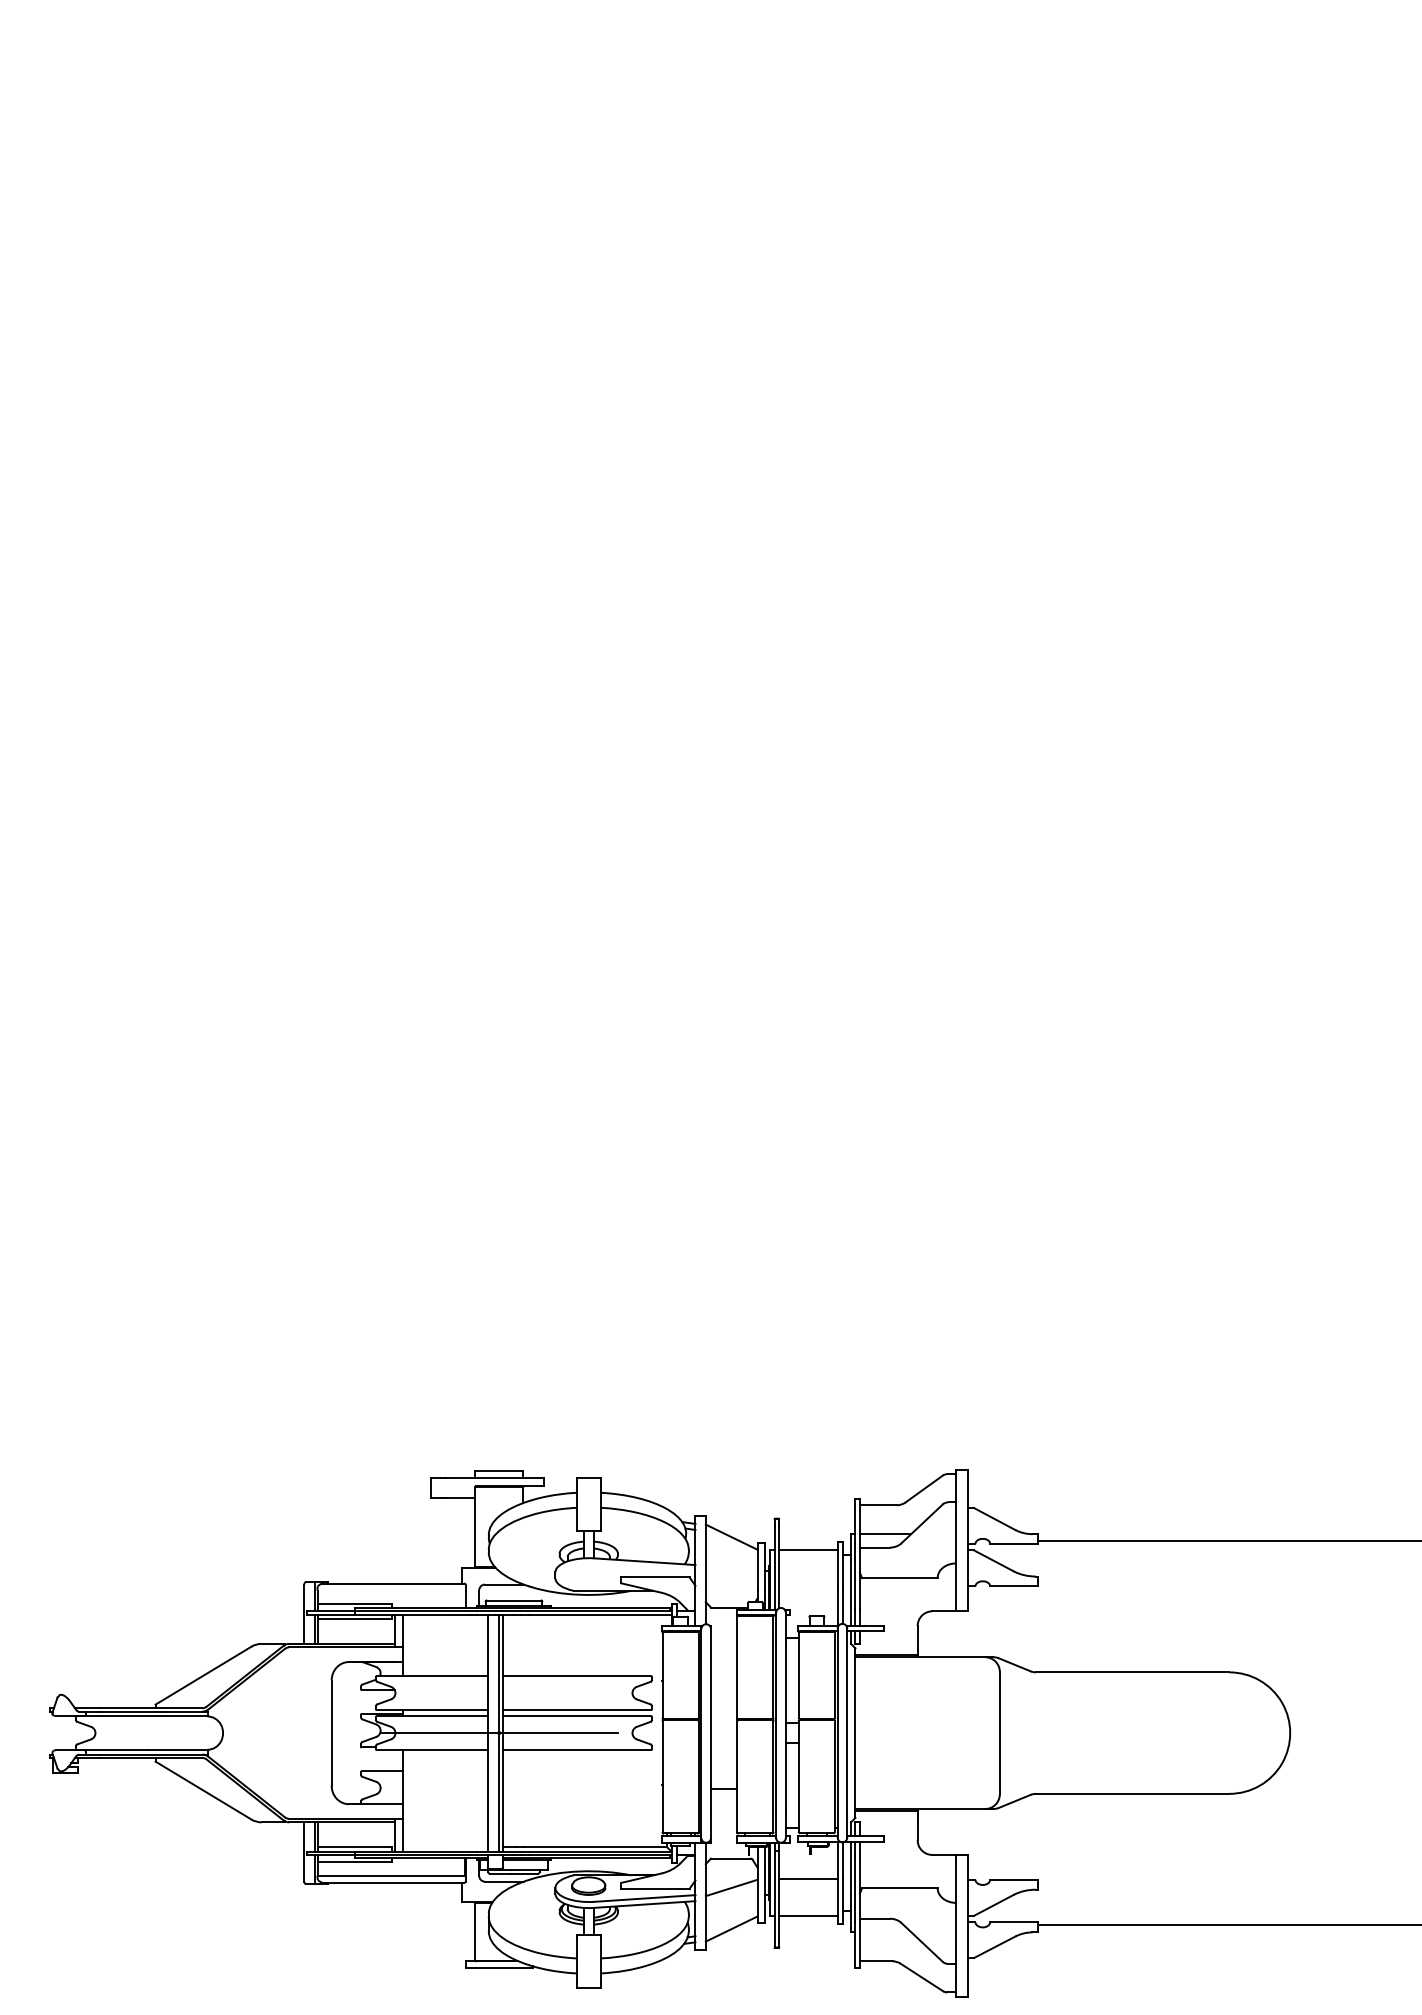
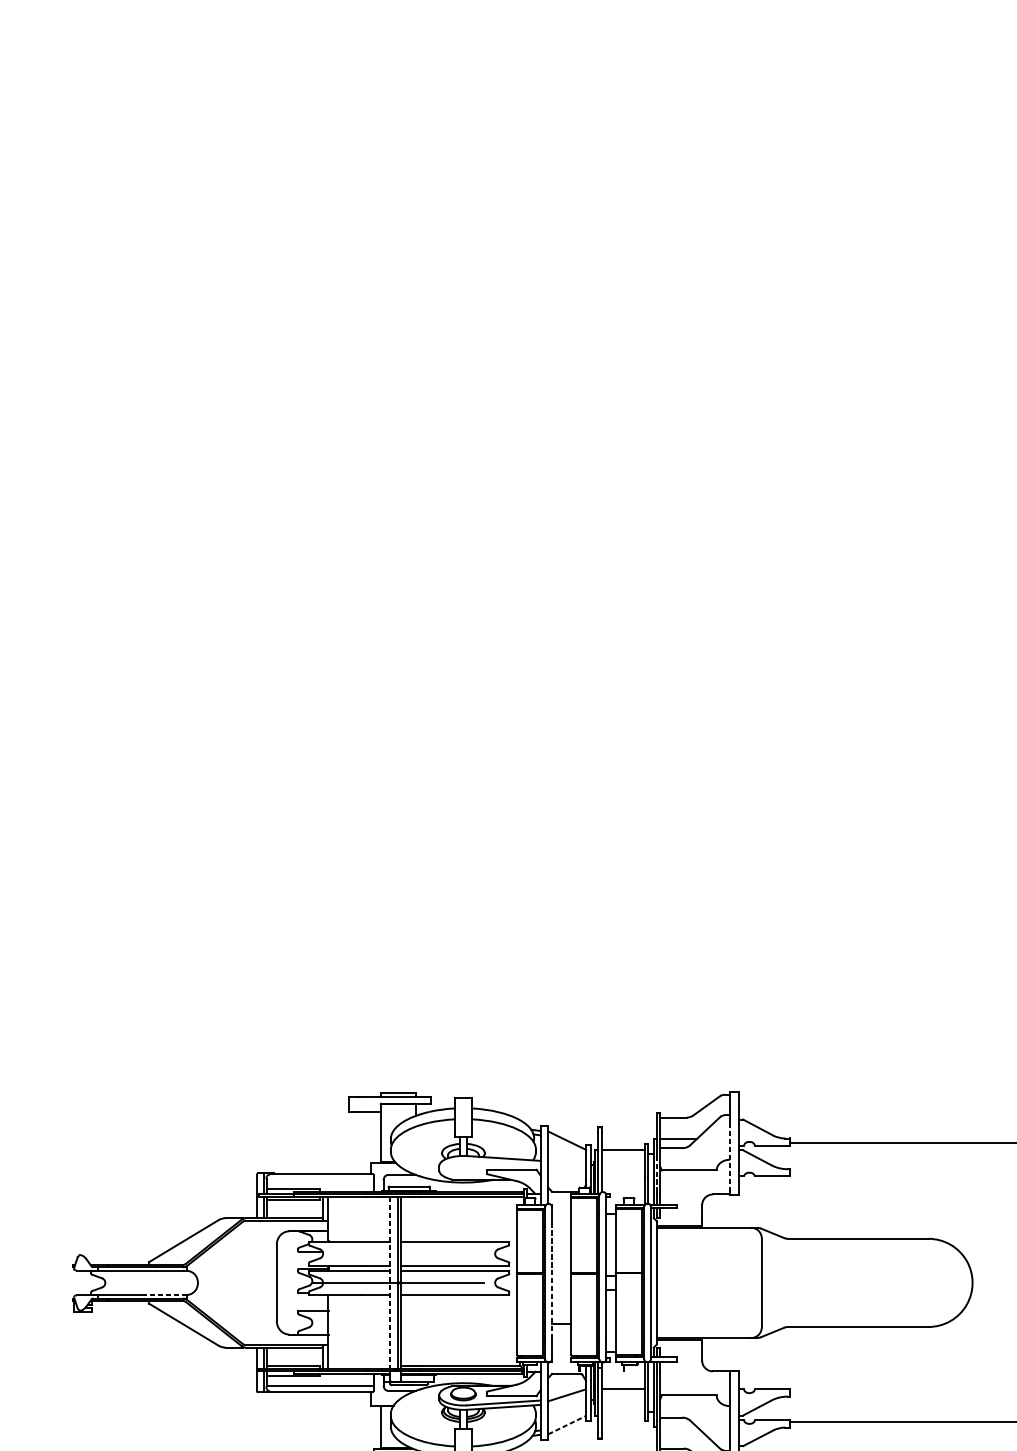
line: (956, 1561) -> (730, 1158), solid -> dashed
line: (855, 1582) -> (657, 1173), solid -> dashed
line: (711, 1732) -> (552, 1282), solid -> dashed
line: (488, 1733) -> (390, 1283), solid -> dashed
line: (177, 1749) -> (164, 1294), solid -> dashed
line: (808, 1916) -> (622, 1416), removed
line: (731, 1929) -> (567, 1425), solid -> dashed

